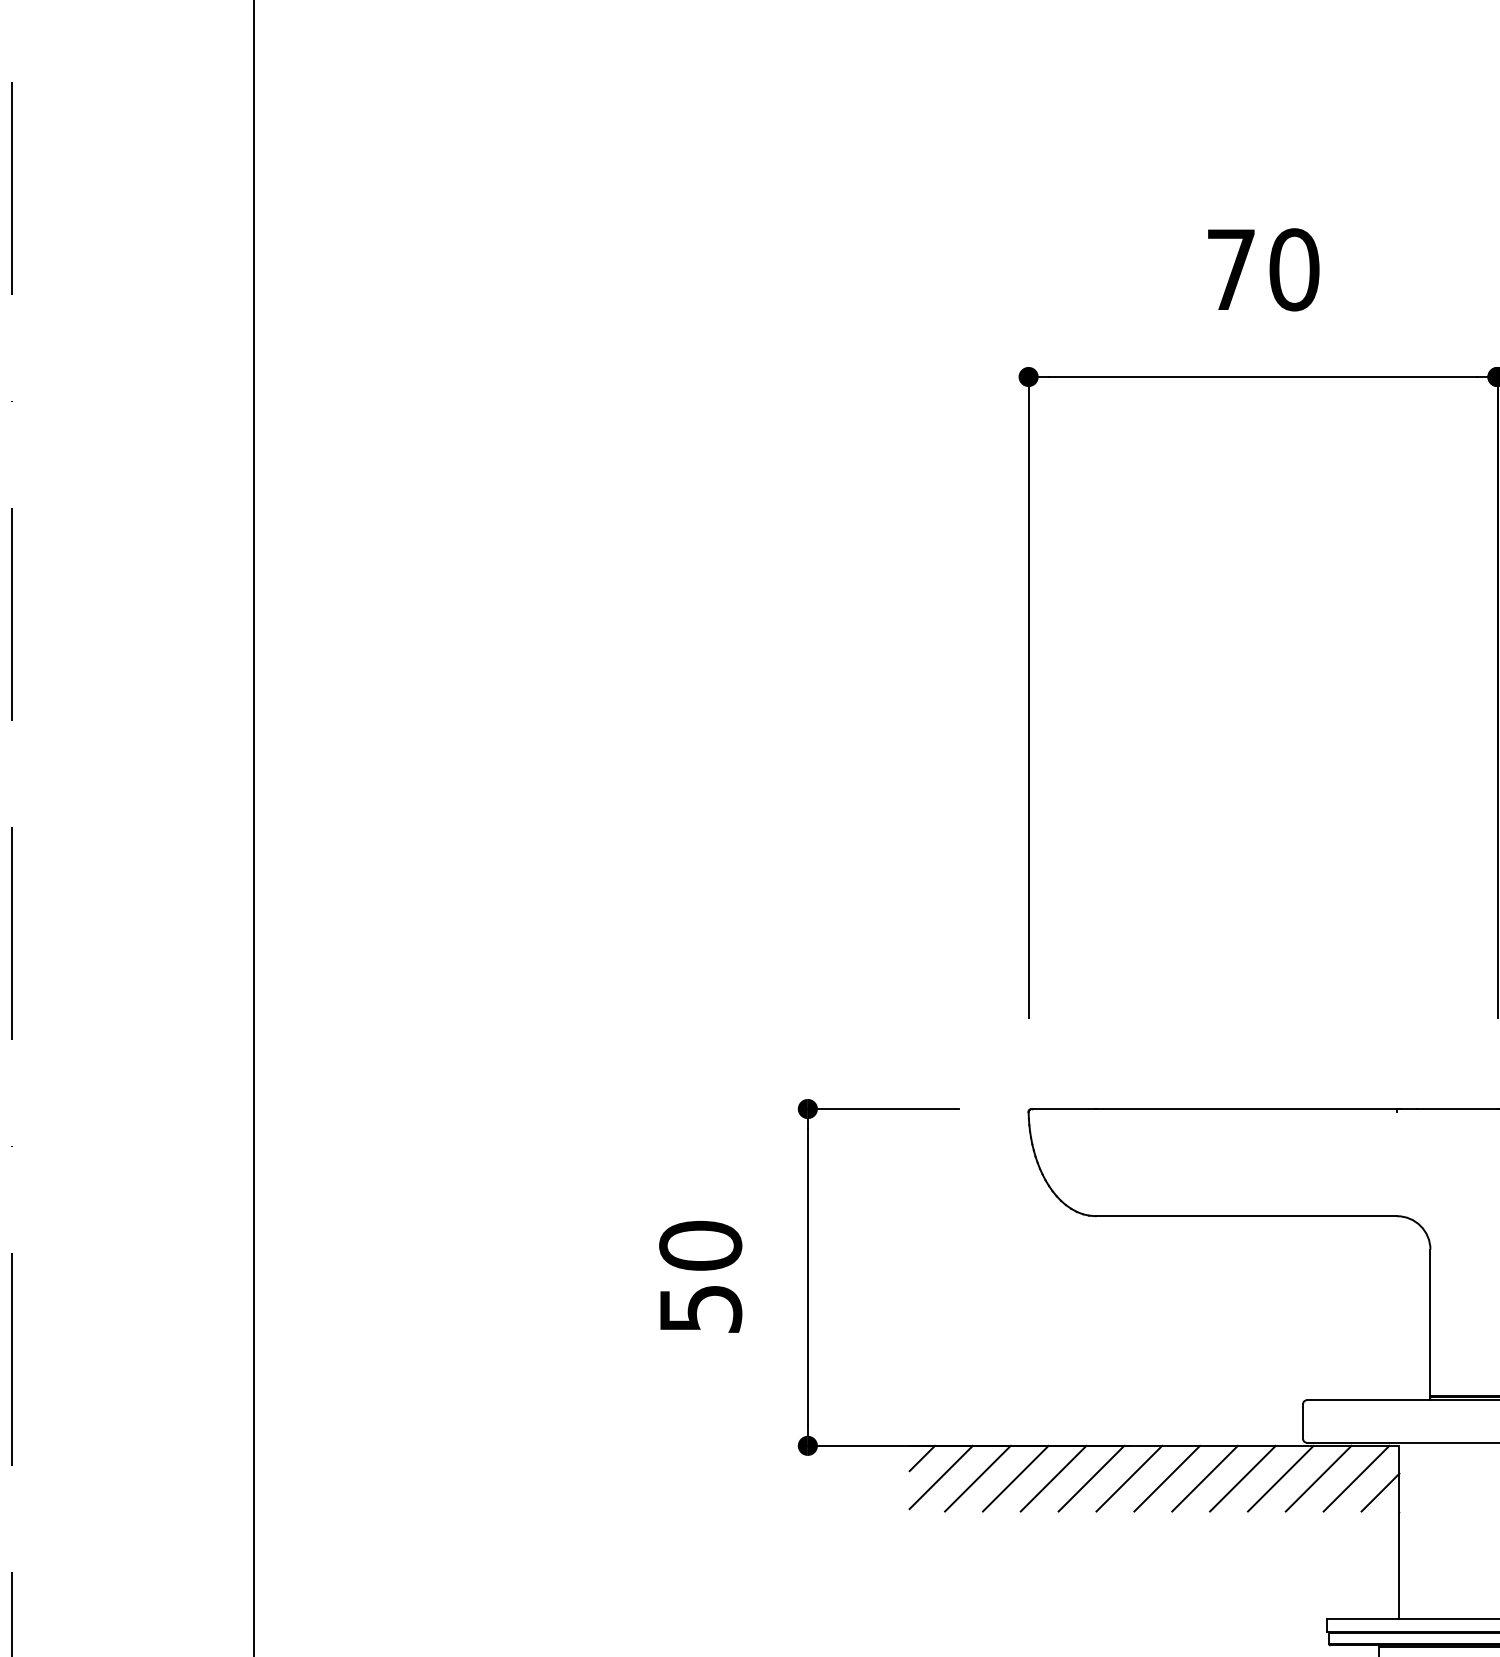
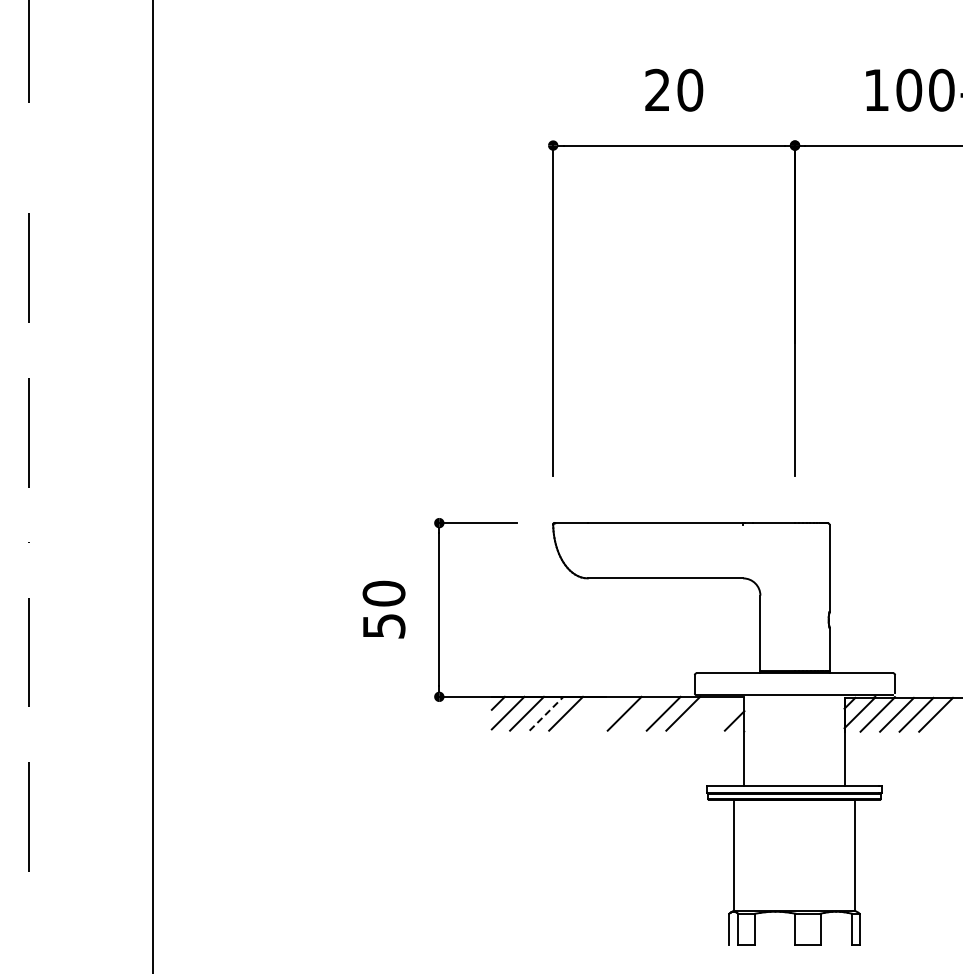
text: (1230, 268) -> (657, 89), 70 -> 20
line: (1015, 1478) -> (546, 713), solid -> dashed
line: (1091, 1478) -> (585, 713), removed
line: (1130, 1478) -> (605, 713), removed
line: (1205, 1478) -> (644, 713), removed
line: (1318, 1478) -> (702, 713), removed
line: (1356, 1478) -> (722, 713), removed

